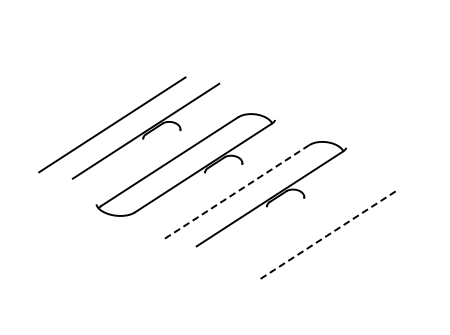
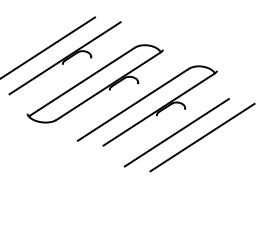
line: (235, 192) -> (132, 104), dashed -> solid
line: (292, 228) -> (176, 132), added
line: (327, 235) -> (202, 137), dashed -> solid

